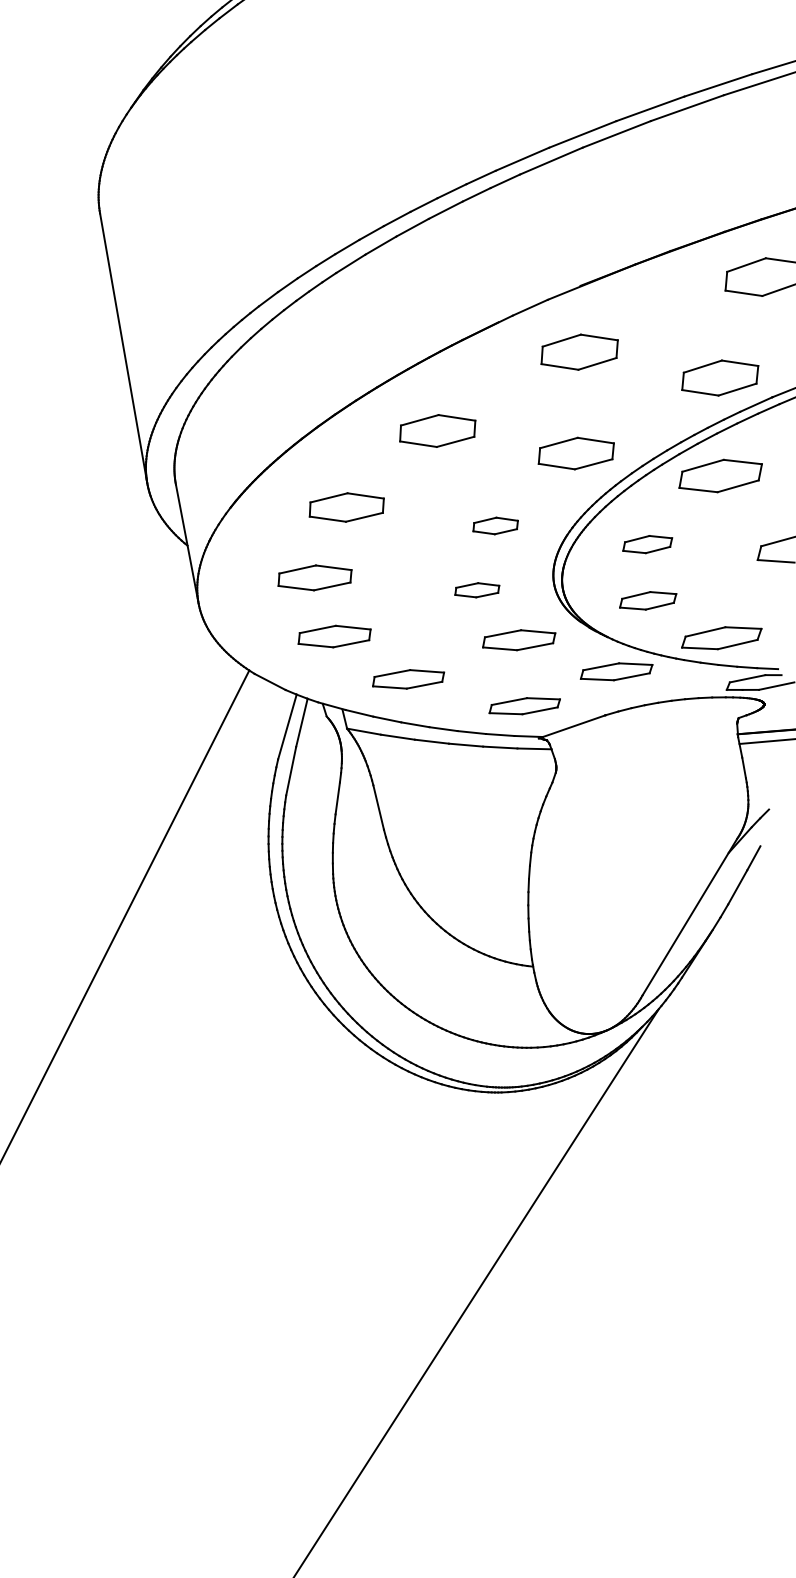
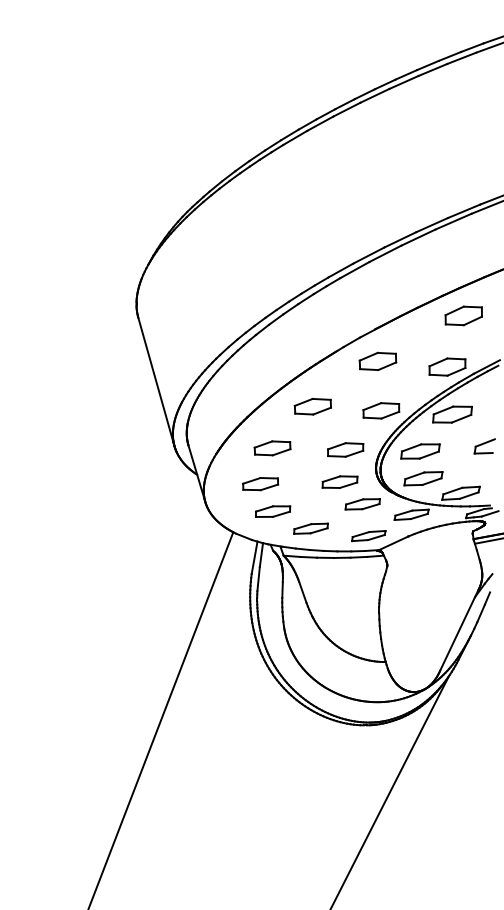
part: (495, 524) -> (345, 449), size x1.67
part: (647, 544) -> (420, 451), size x1.67
part: (476, 588) -> (339, 481), size x1.67
part: (648, 600) -> (423, 478), size x1.43

